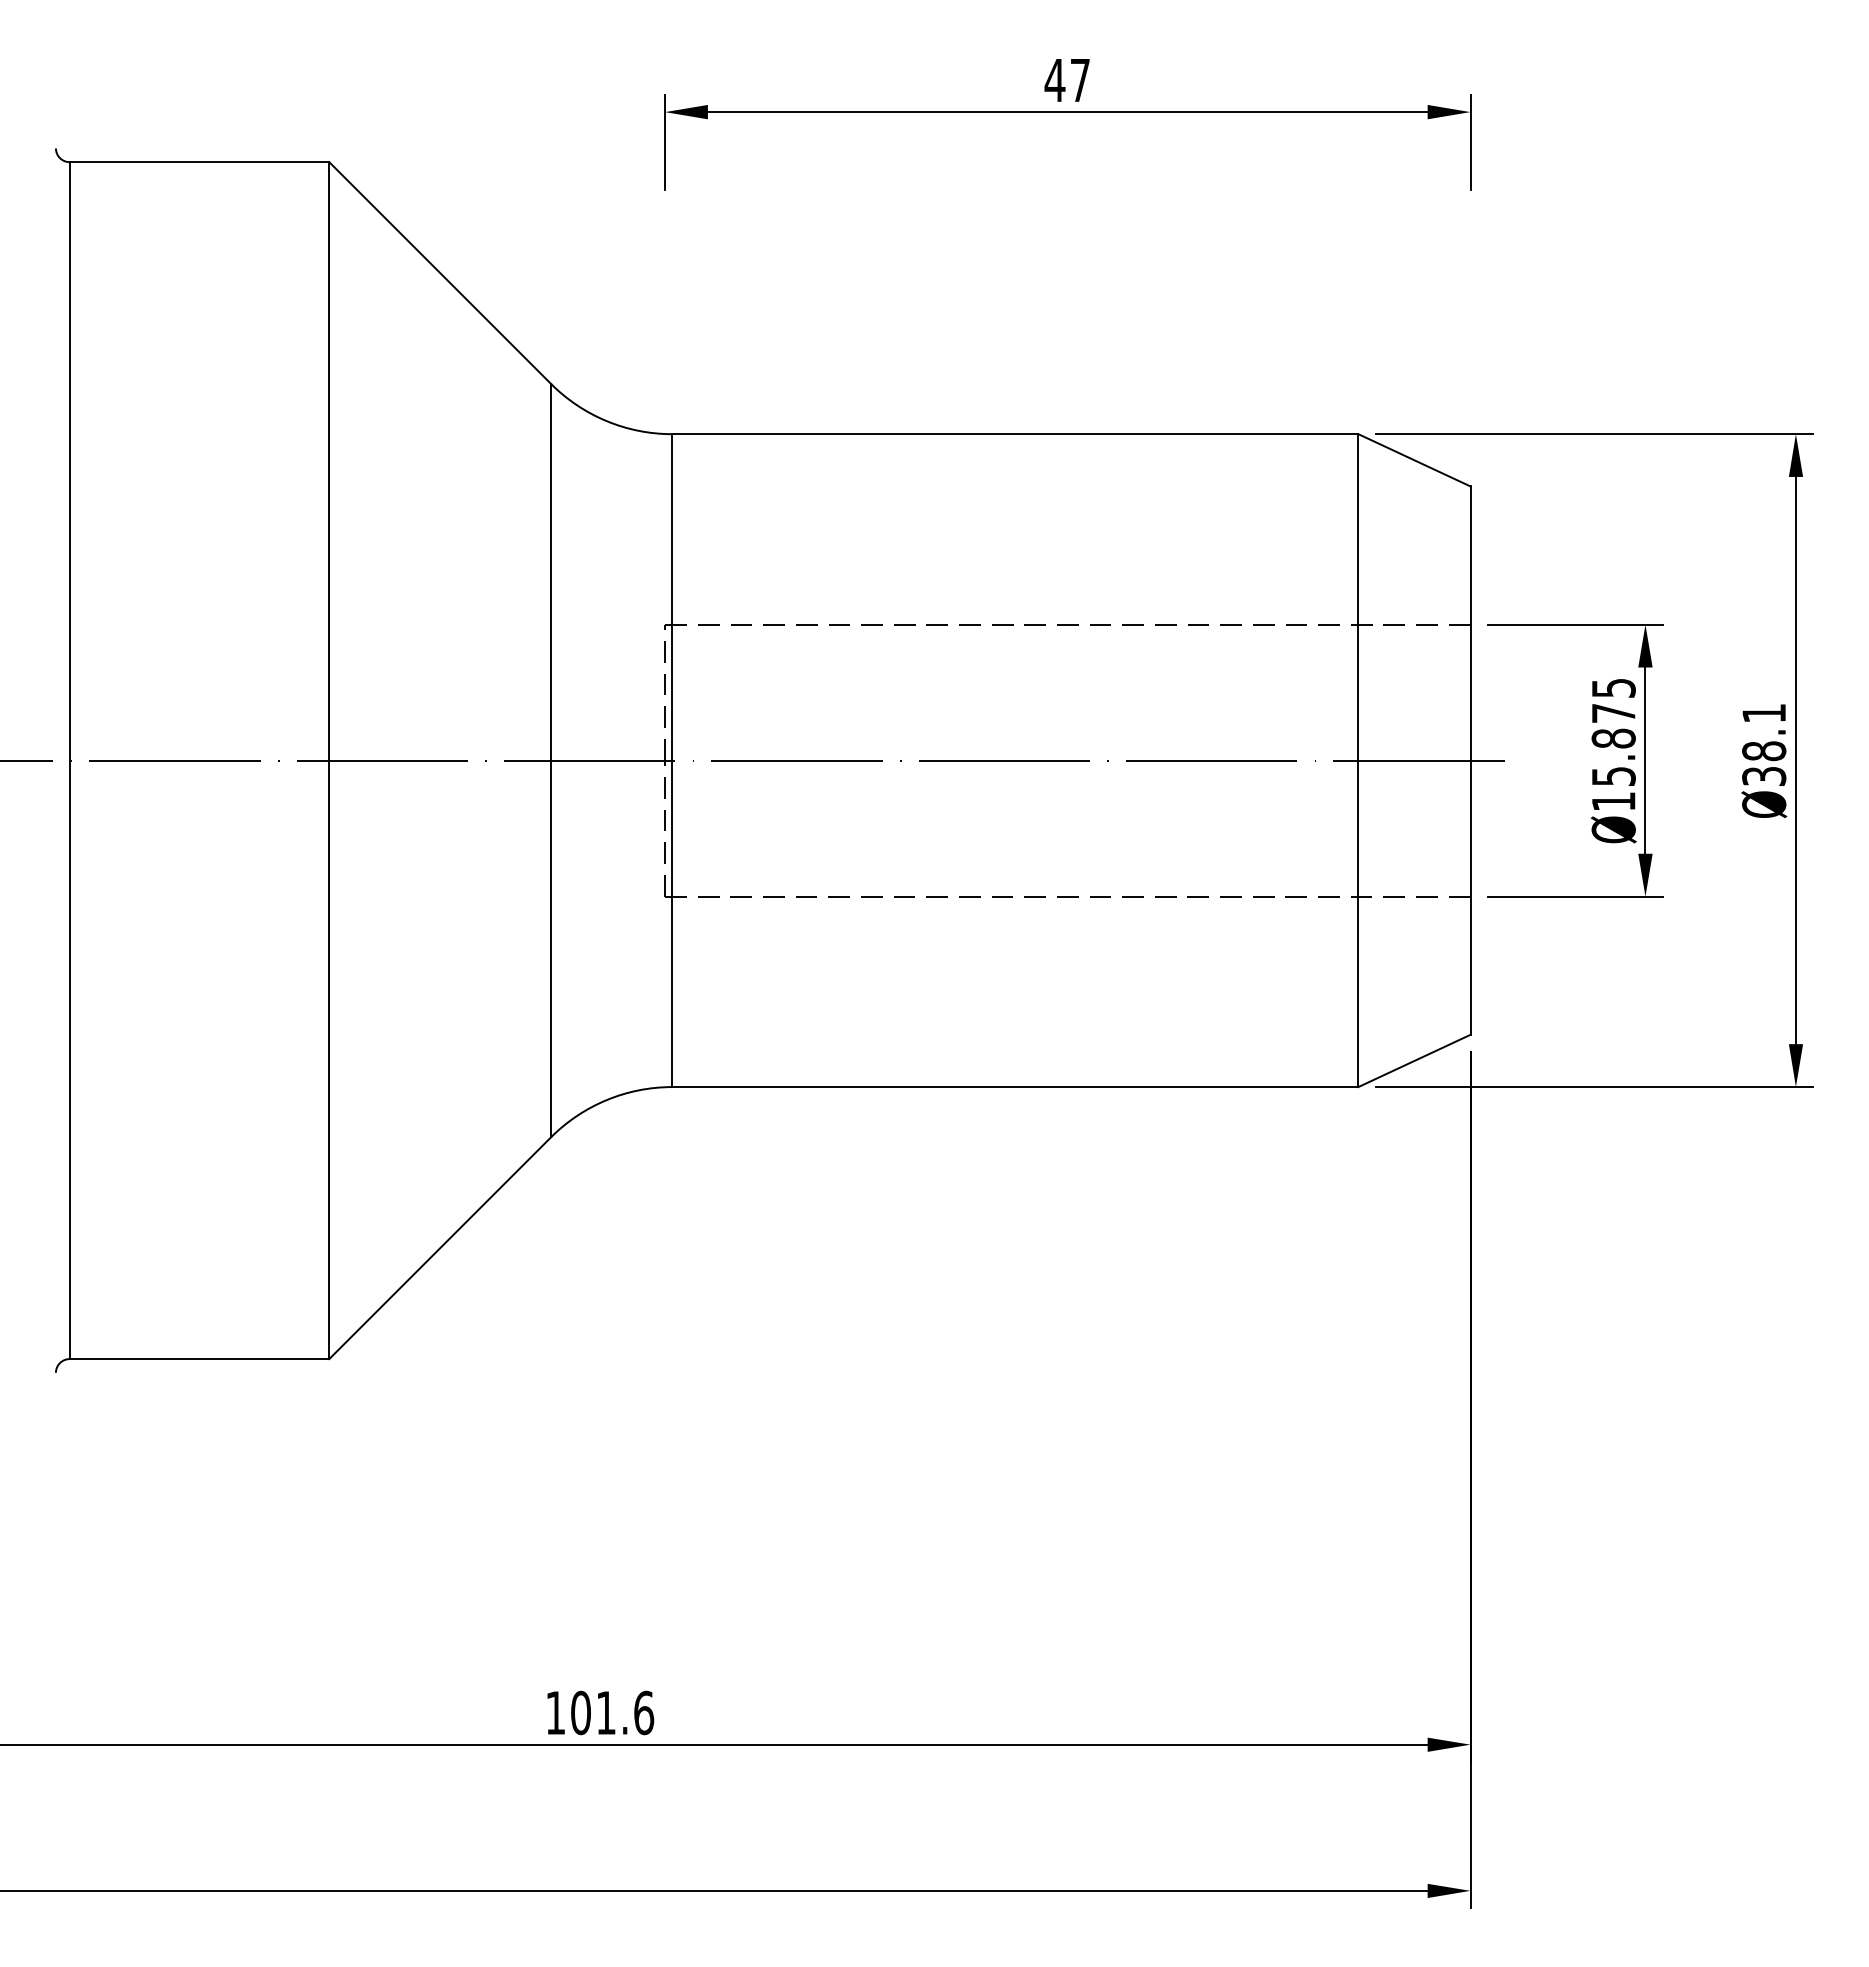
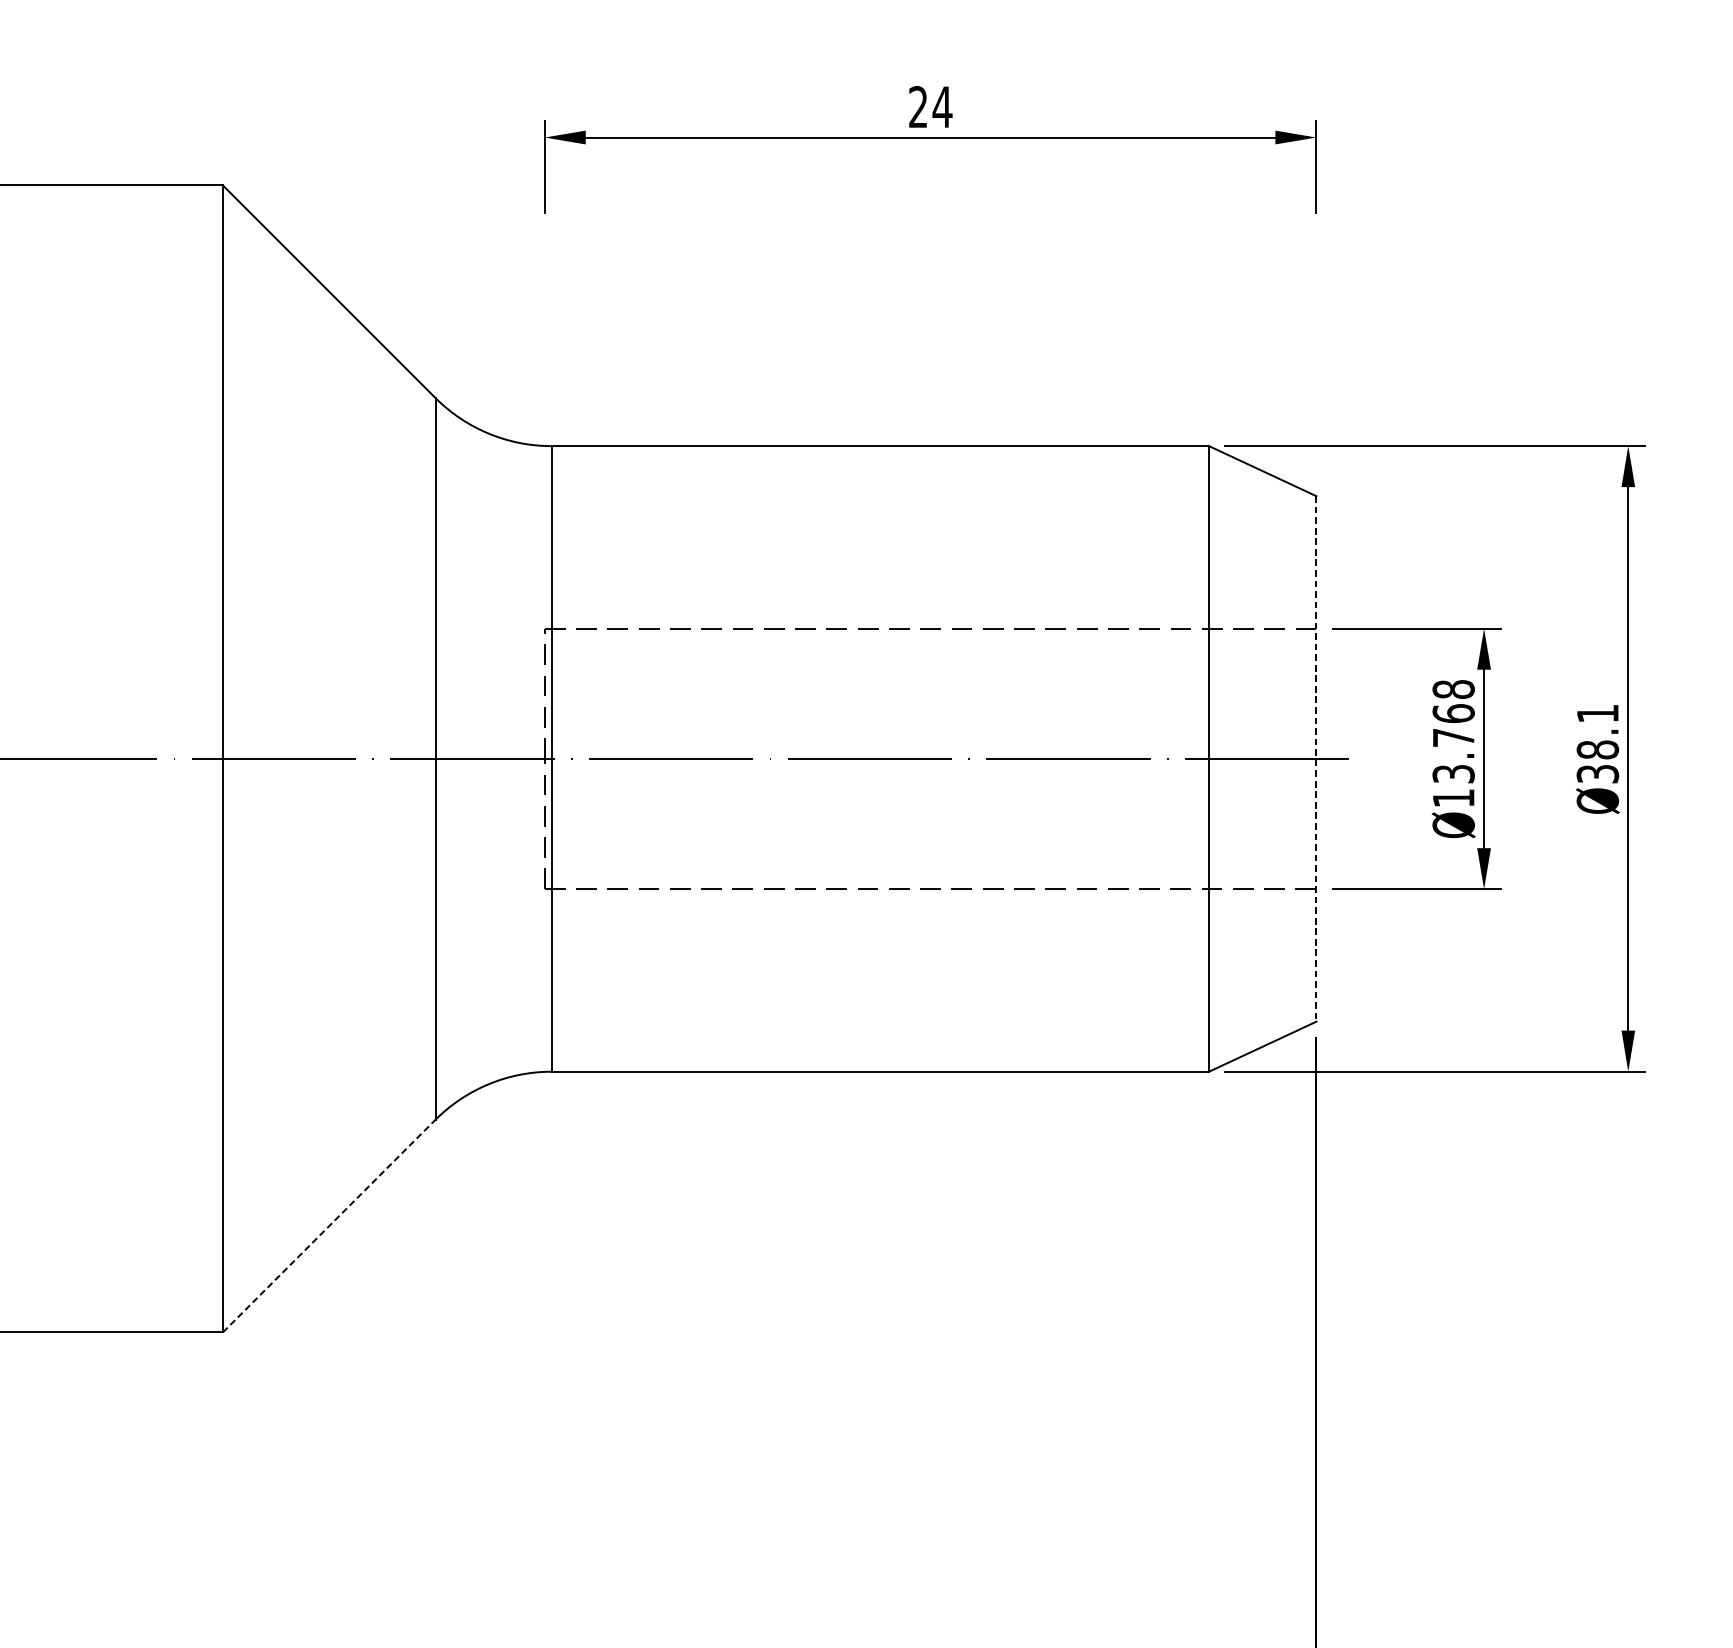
text: (1067, 79) -> (930, 106), 47 -> 24
text: (1613, 731) -> (1453, 731), Ø15.875 -> Ø13.768
line: (1470, 761) -> (1316, 759), solid -> dashed
line: (440, 1248) -> (329, 1226), solid -> dashed

